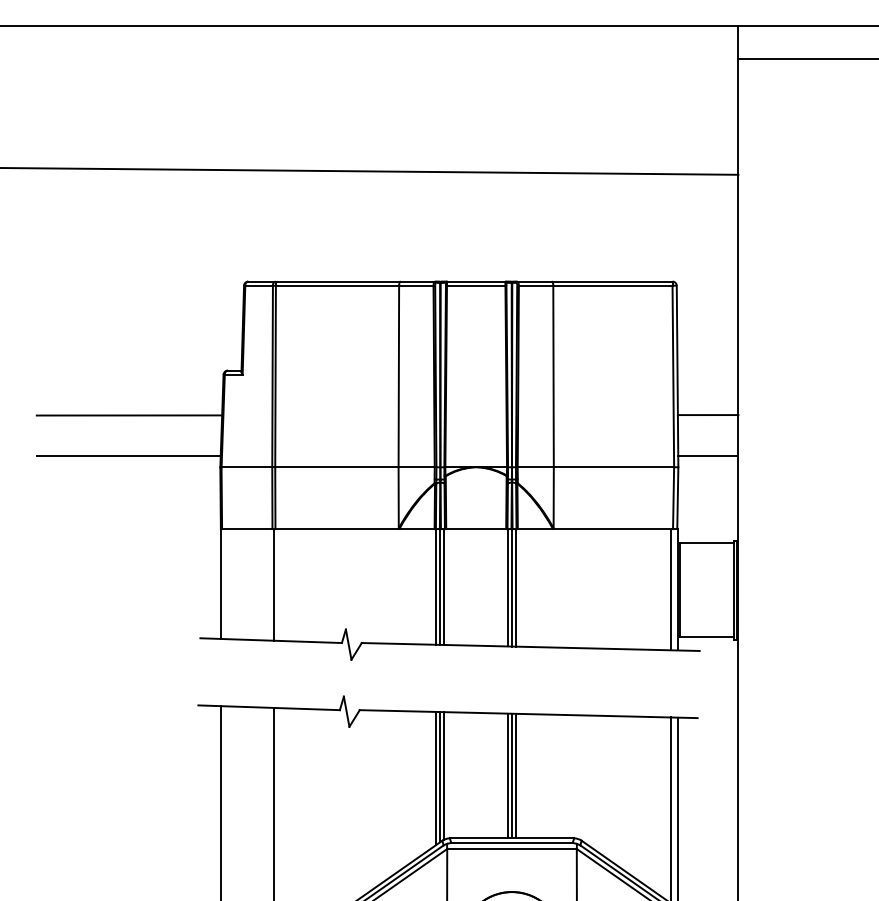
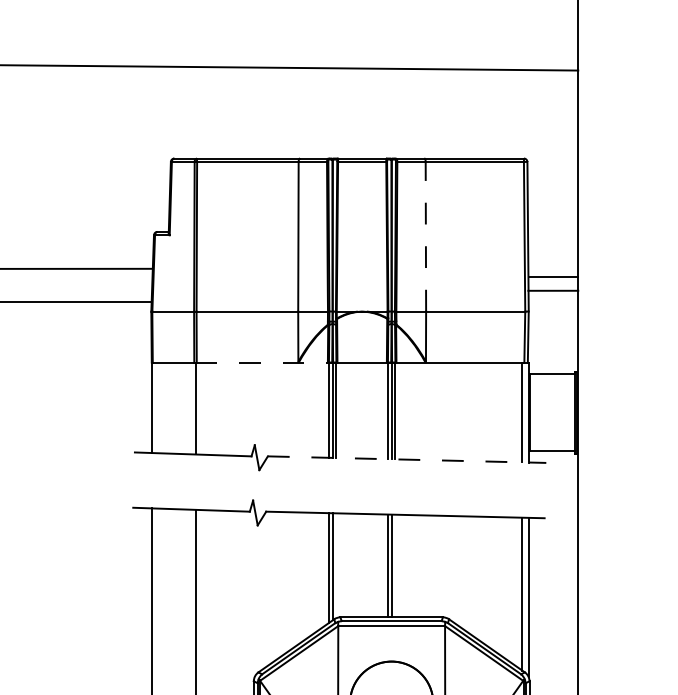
line: (553, 376) -> (425, 236), solid -> dashed
line: (707, 415) -> (552, 291), moved
line: (708, 455) -> (553, 276), moved
line: (355, 529) -> (262, 362), solid -> dashed
line: (530, 647) -> (406, 460), solid -> dashed
line: (444, 775) -> (336, 565), removed
line: (515, 775) -> (394, 565), removed

